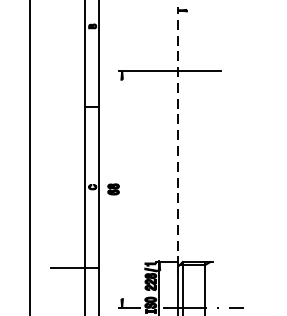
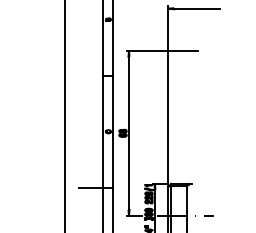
line: (220, 10) -> (197, 8), added
line: (178, 136) -> (168, 96), dashed -> solid
line: (122, 188) -> (129, 132), added

